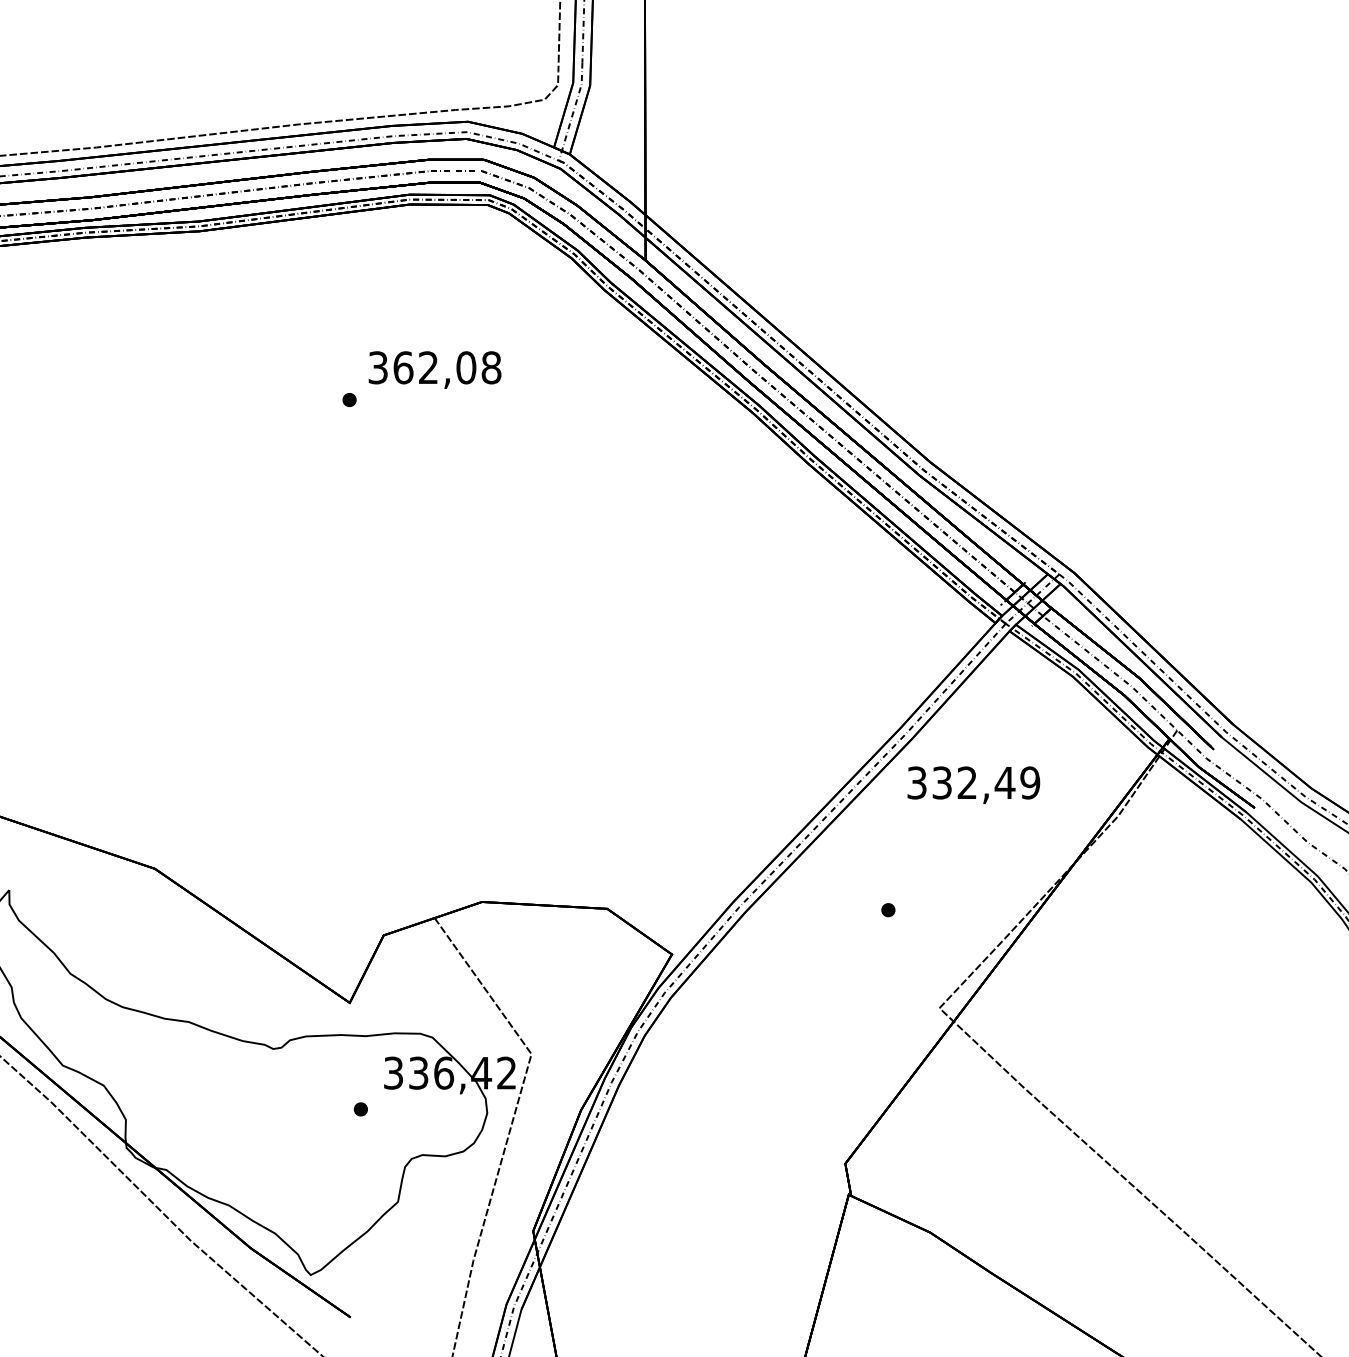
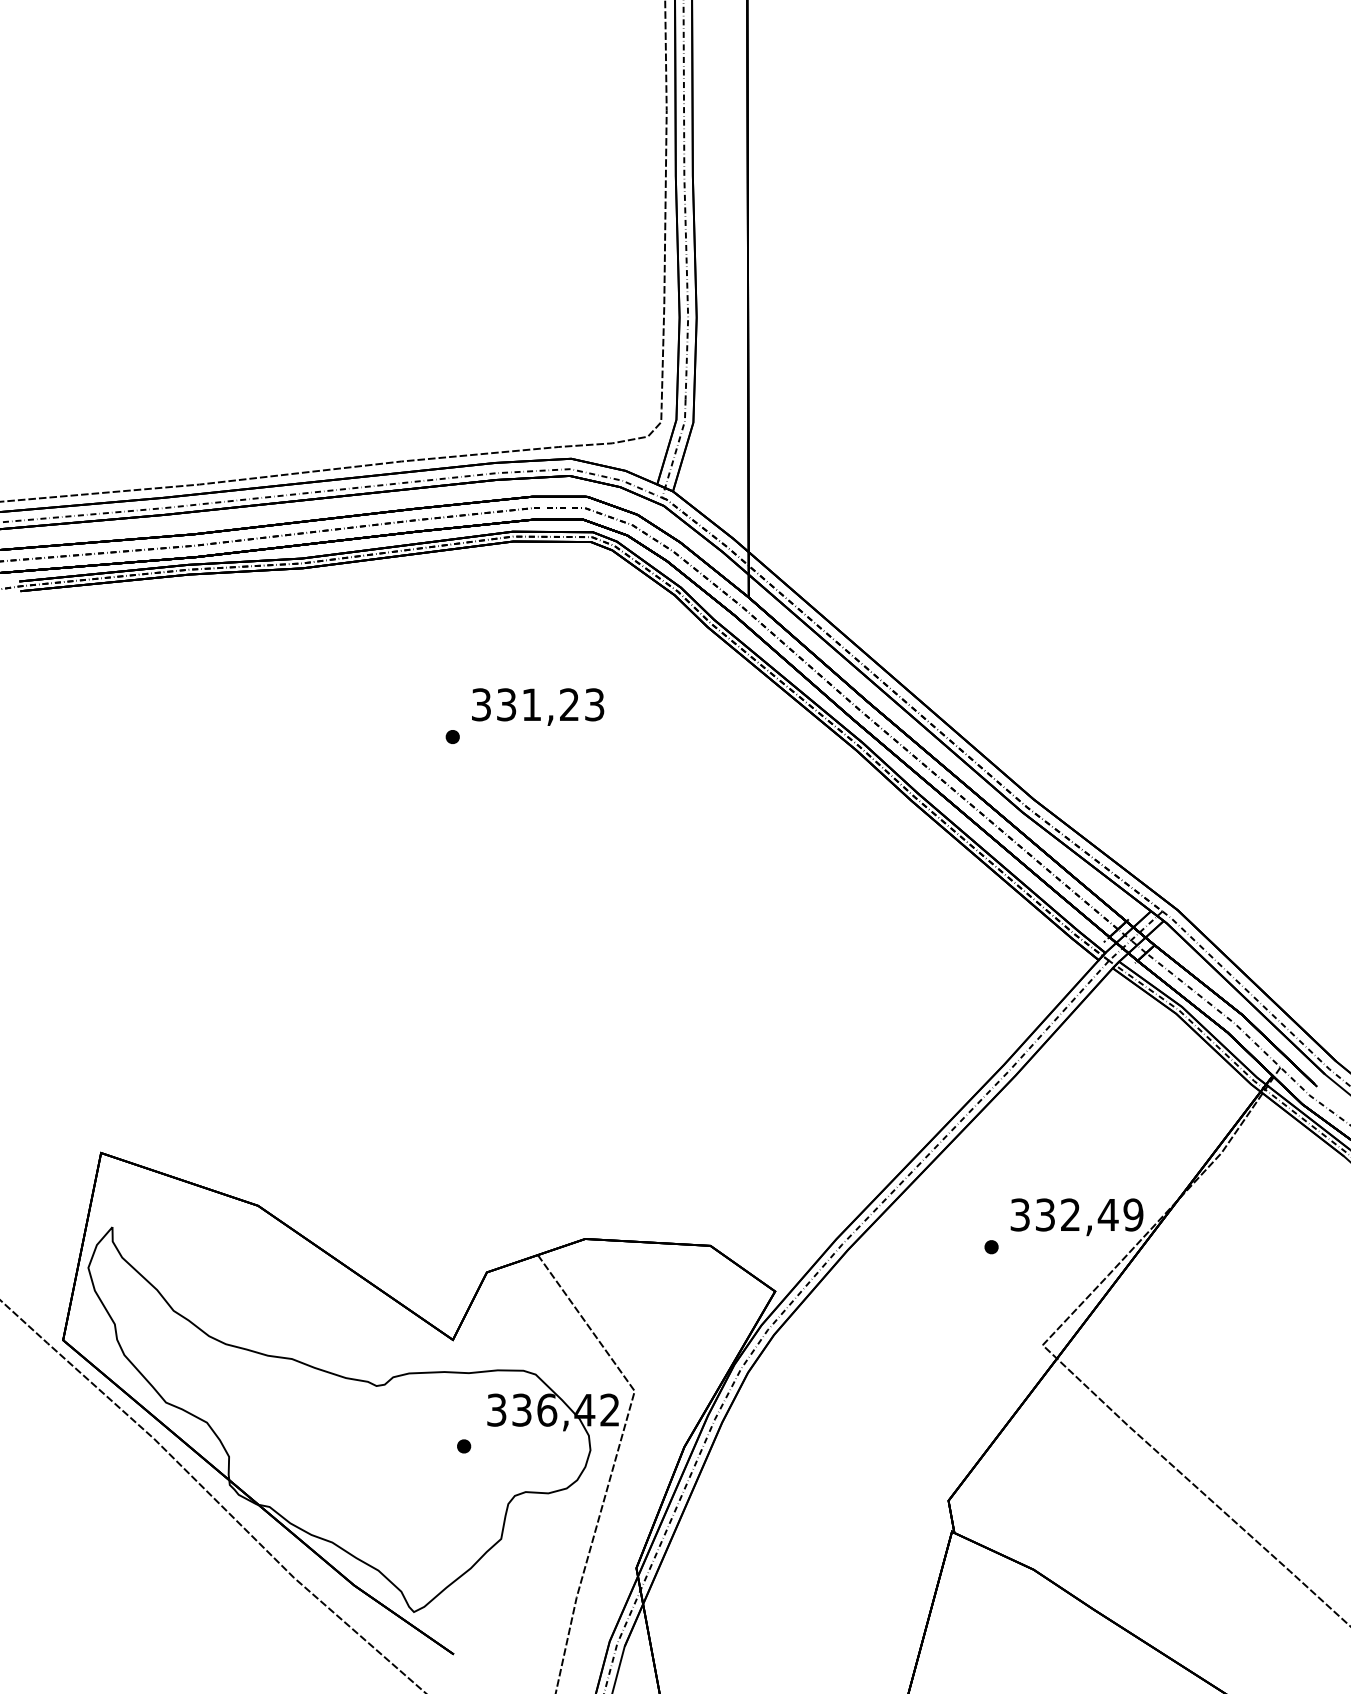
text: (447, 367) -> (550, 704), 362,08 -> 331,23
text: (973, 785) -> (1076, 1217), moved

